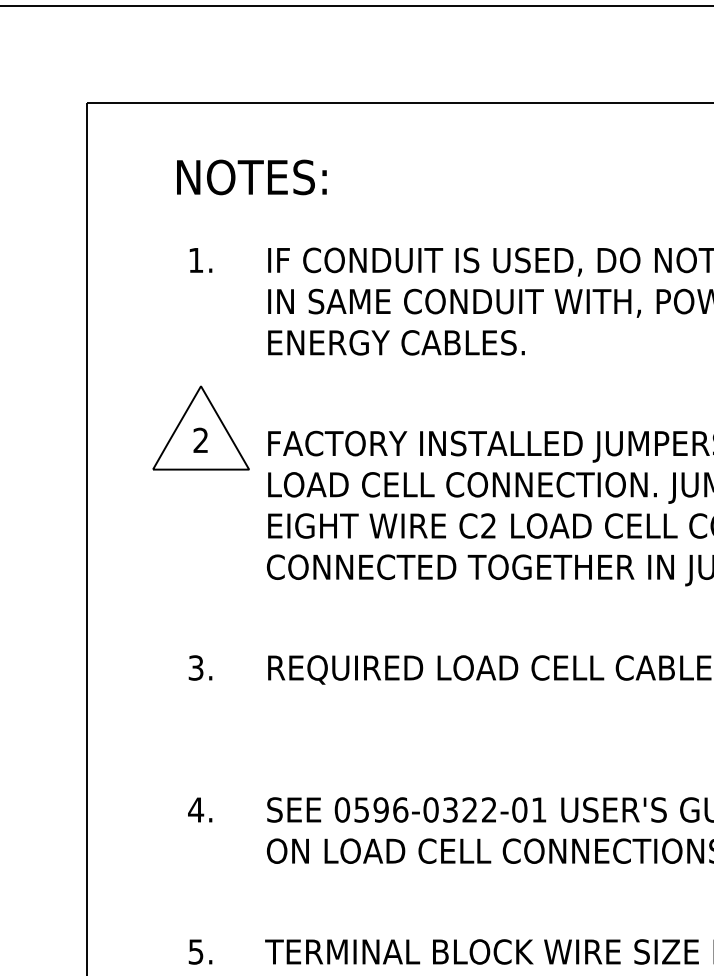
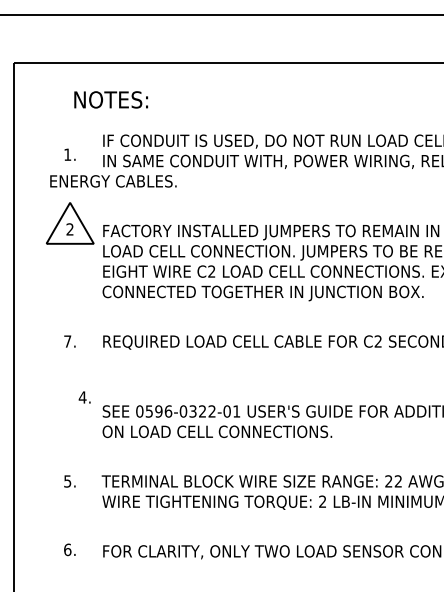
text: (250, 176) -> (110, 99), moved
text: (199, 259) -> (69, 154), moved
text: (396, 343) -> (113, 181), moved
text: (195, 667) -> (67, 341), 3. -> 7.
text: (199, 809) -> (84, 397), moved

